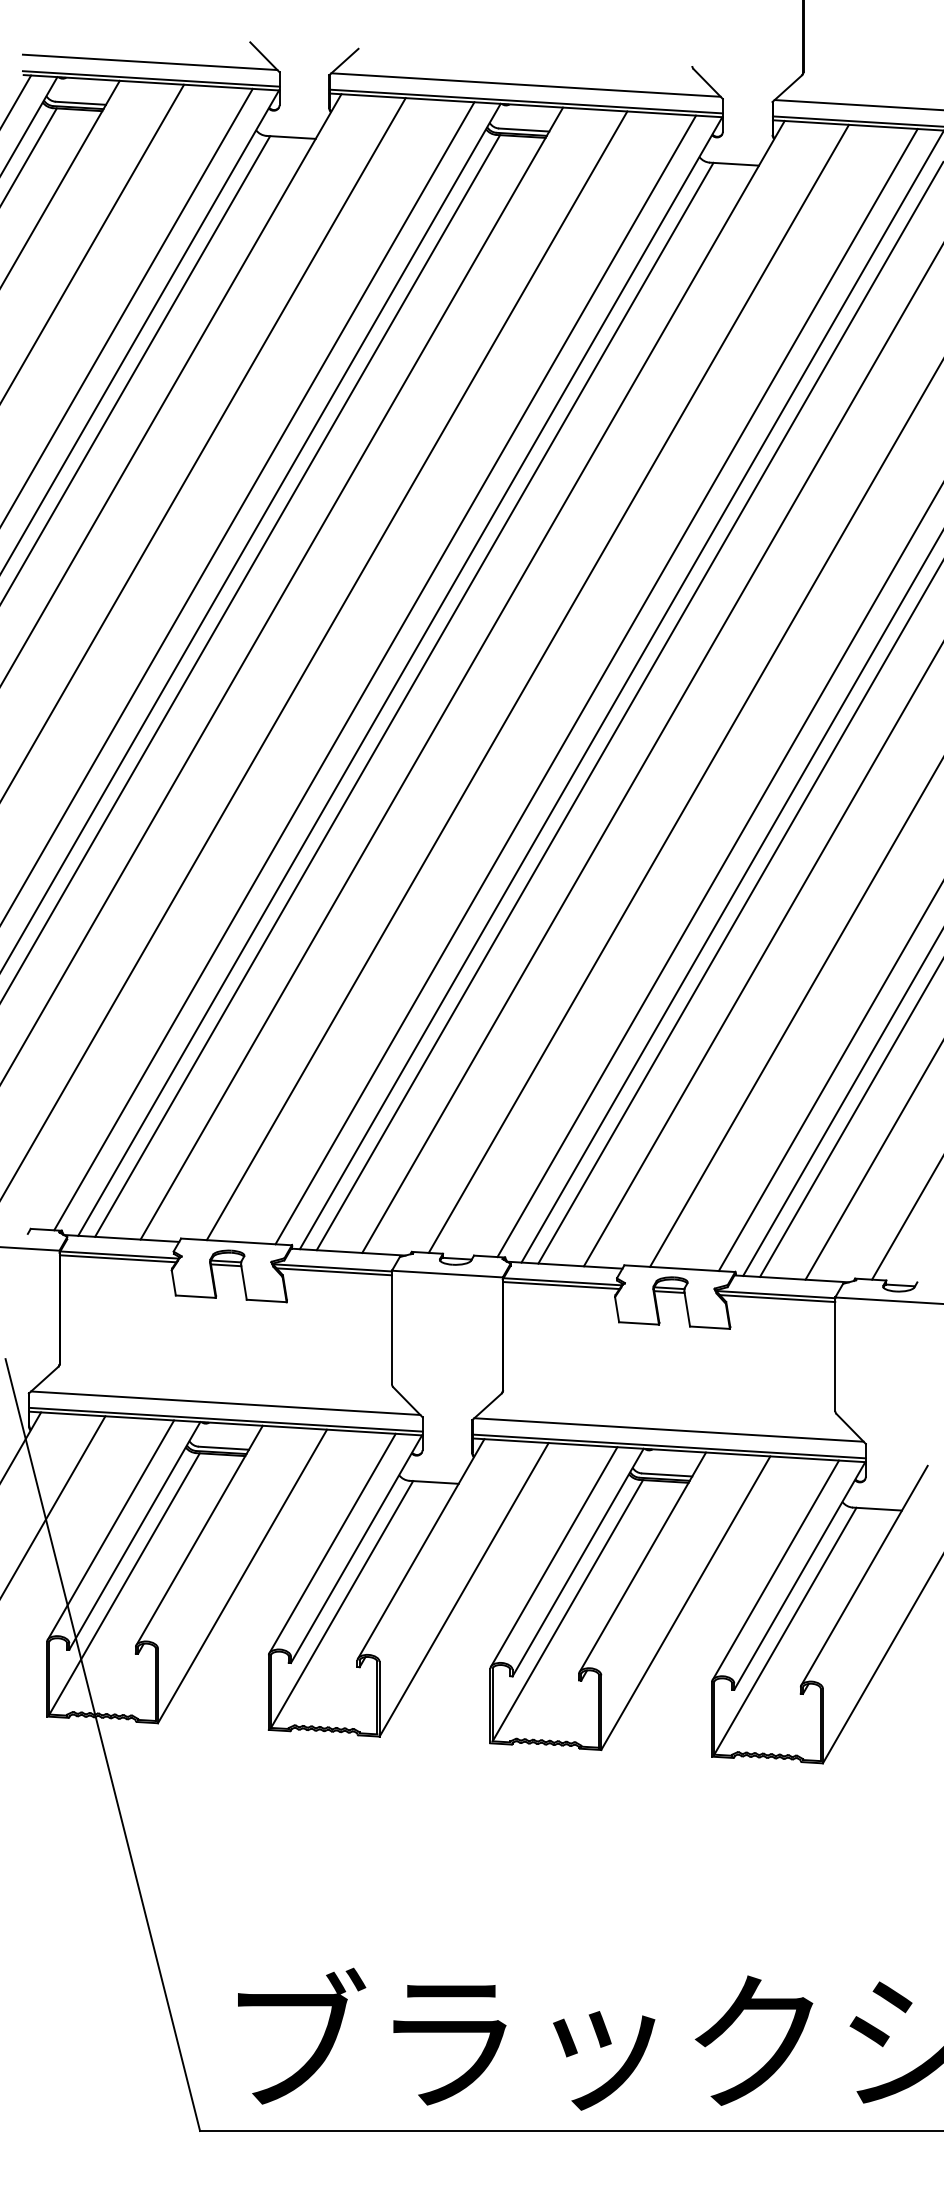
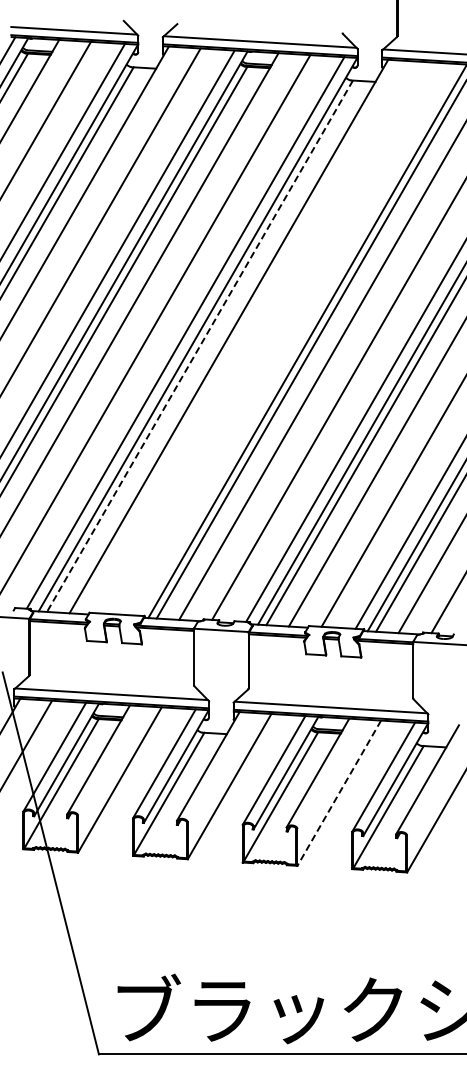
line: (528, 682) -> (261, 337), removed
line: (597, 686) -> (295, 339), removed
line: (405, 700) -> (200, 346), solid -> dashed
line: (686, 1603) -> (339, 793), solid -> dashed

